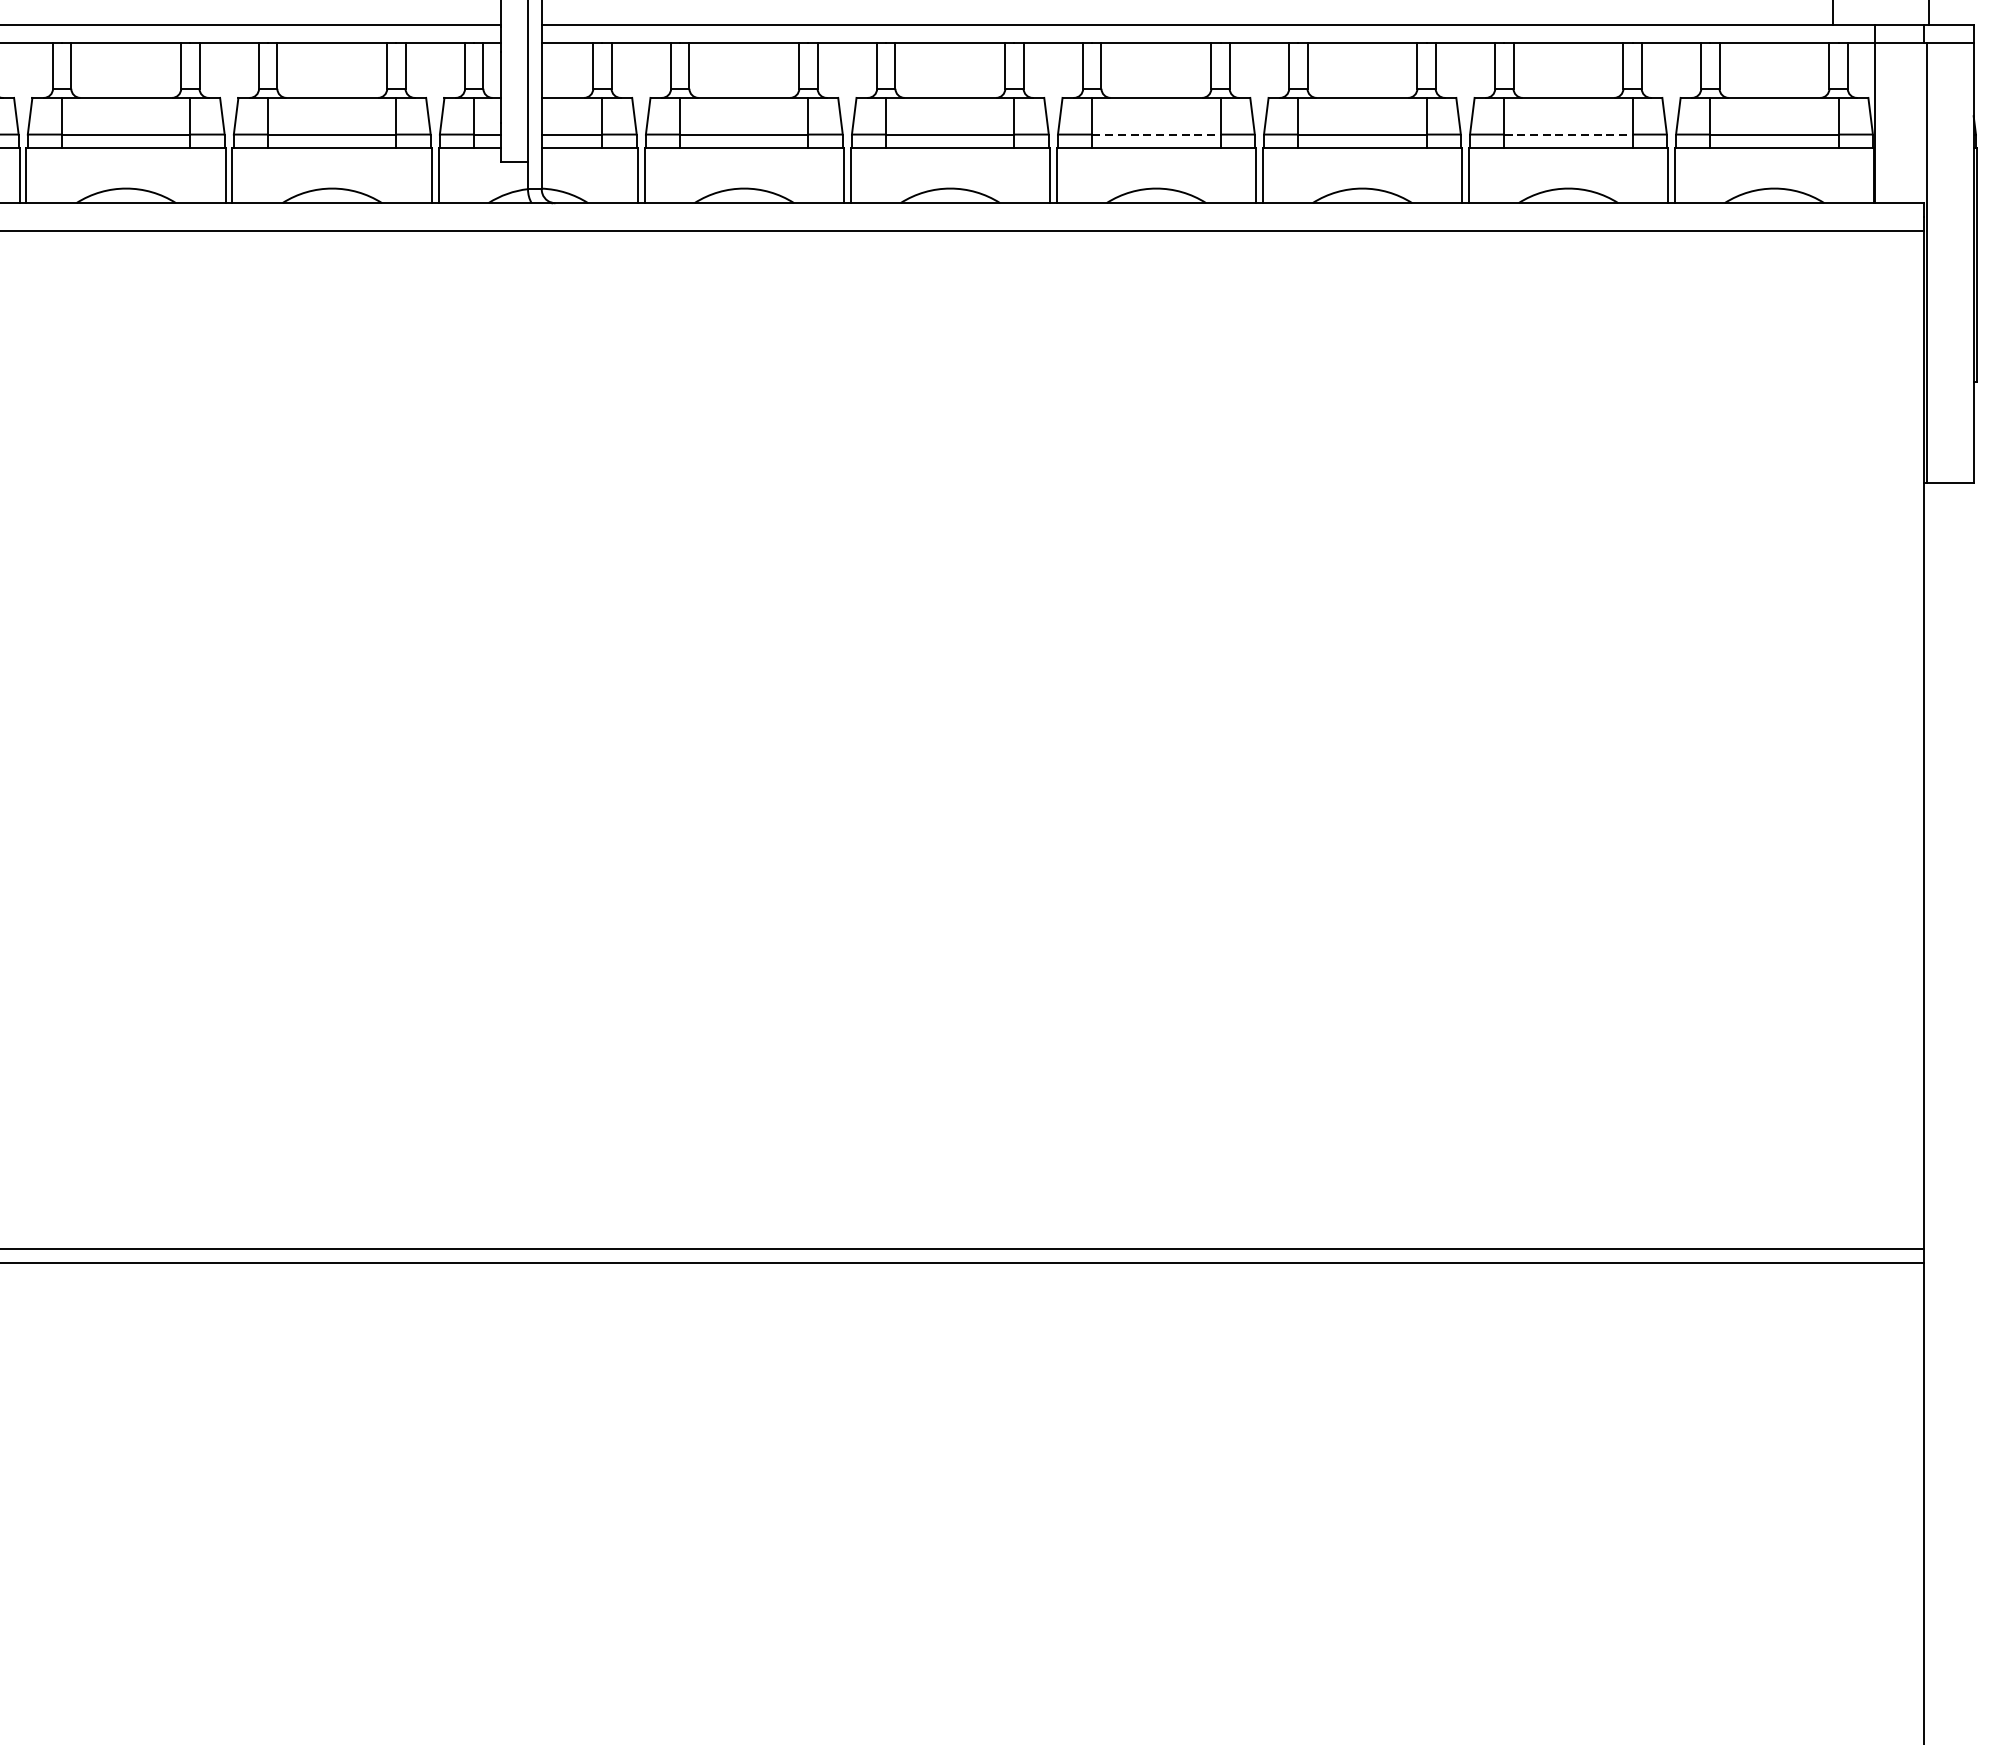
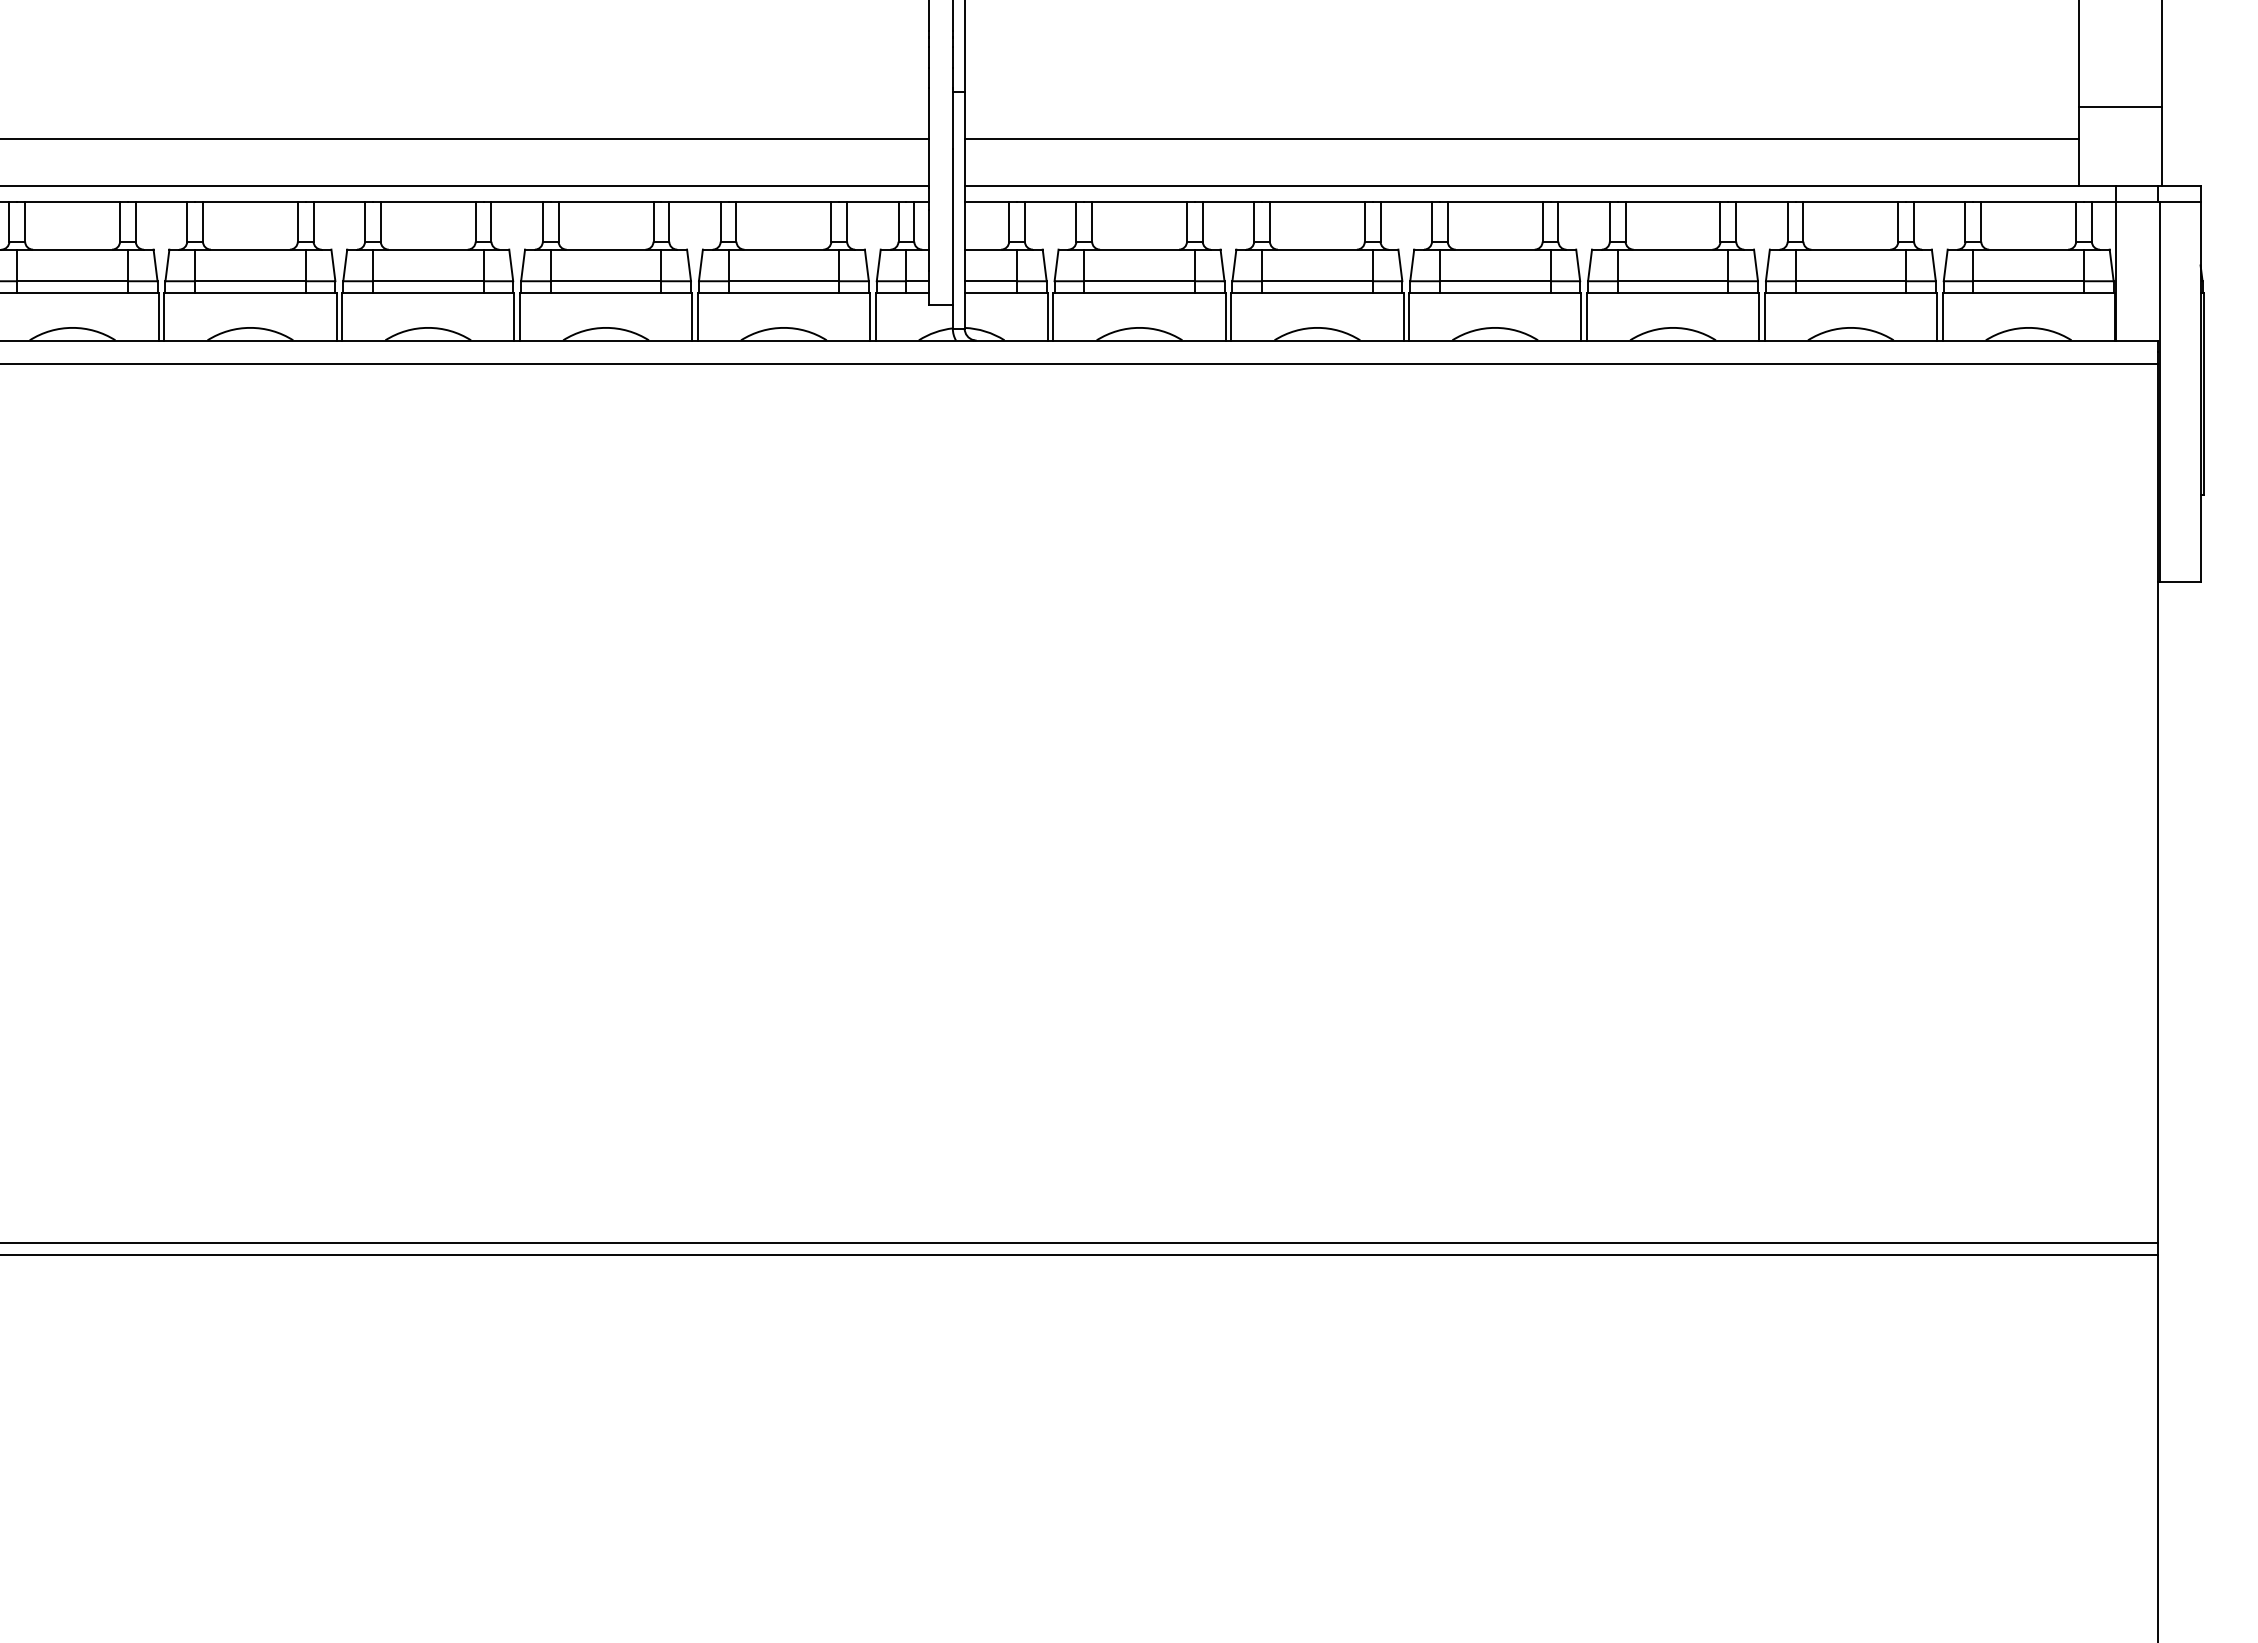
line: (1156, 134) -> (1495, 281), dashed -> solid
line: (1569, 134) -> (1851, 281), dashed -> solid

